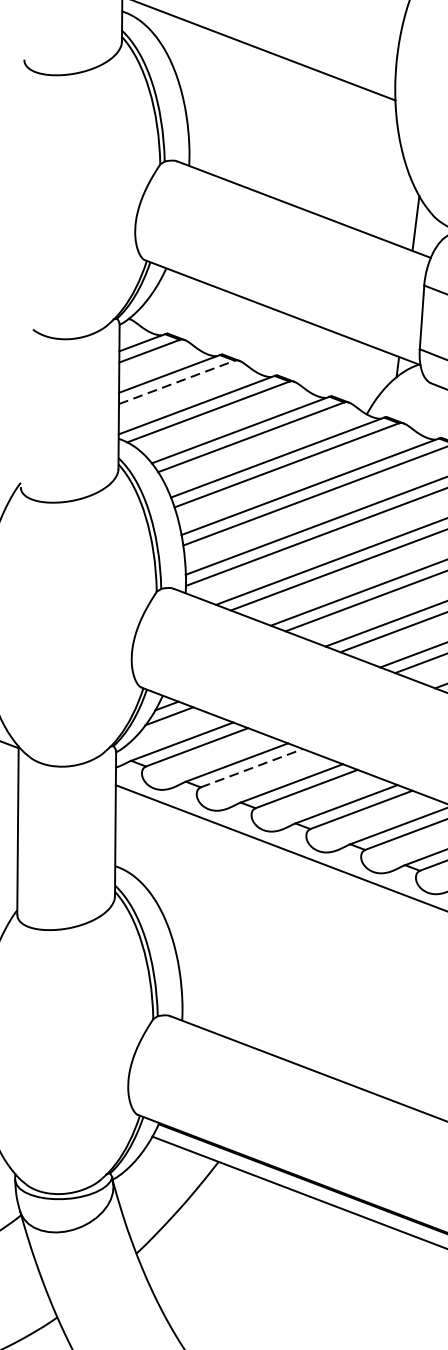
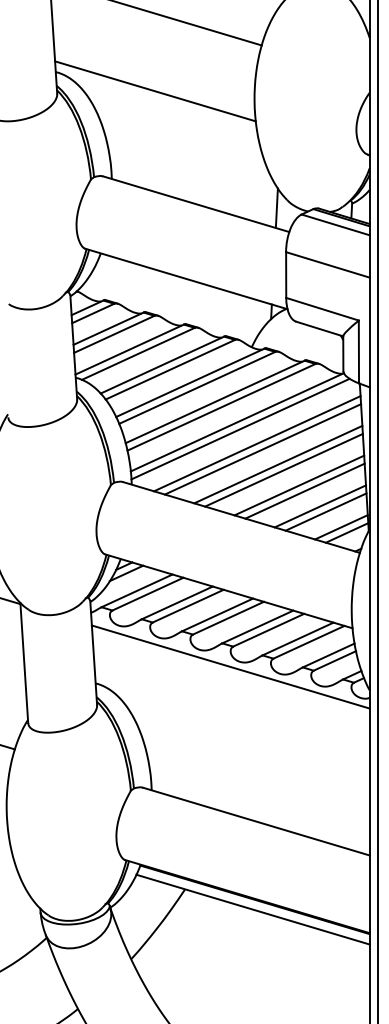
line: (177, 382) -> (114, 334), dashed -> solid
line: (252, 767) -> (188, 605), dashed -> solid

